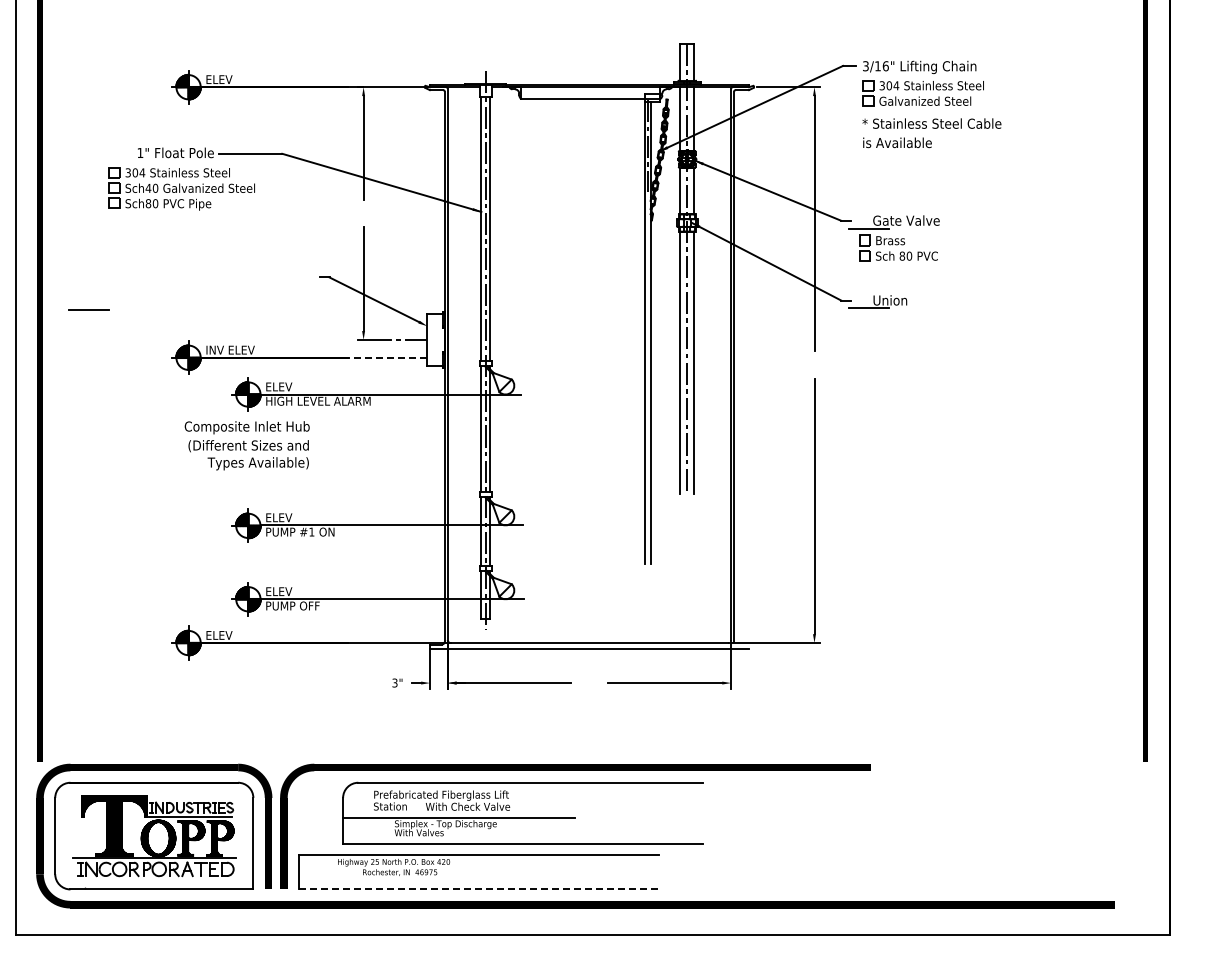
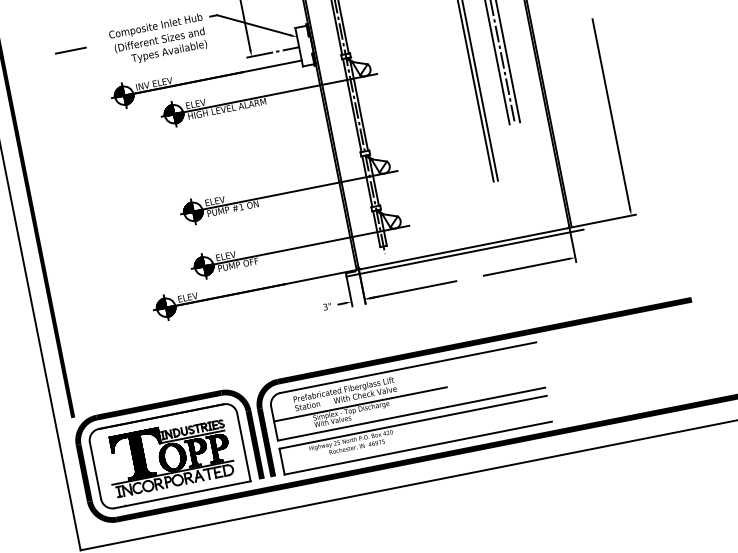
line: (88, 309) -> (70, 50), moved
line: (387, 357) -> (272, 66), dashed -> solid
text: (246, 445) -> (157, 40), moved
part: (522, 812) -> (406, 391), moved
line: (478, 889) -> (417, 448), dashed -> solid

